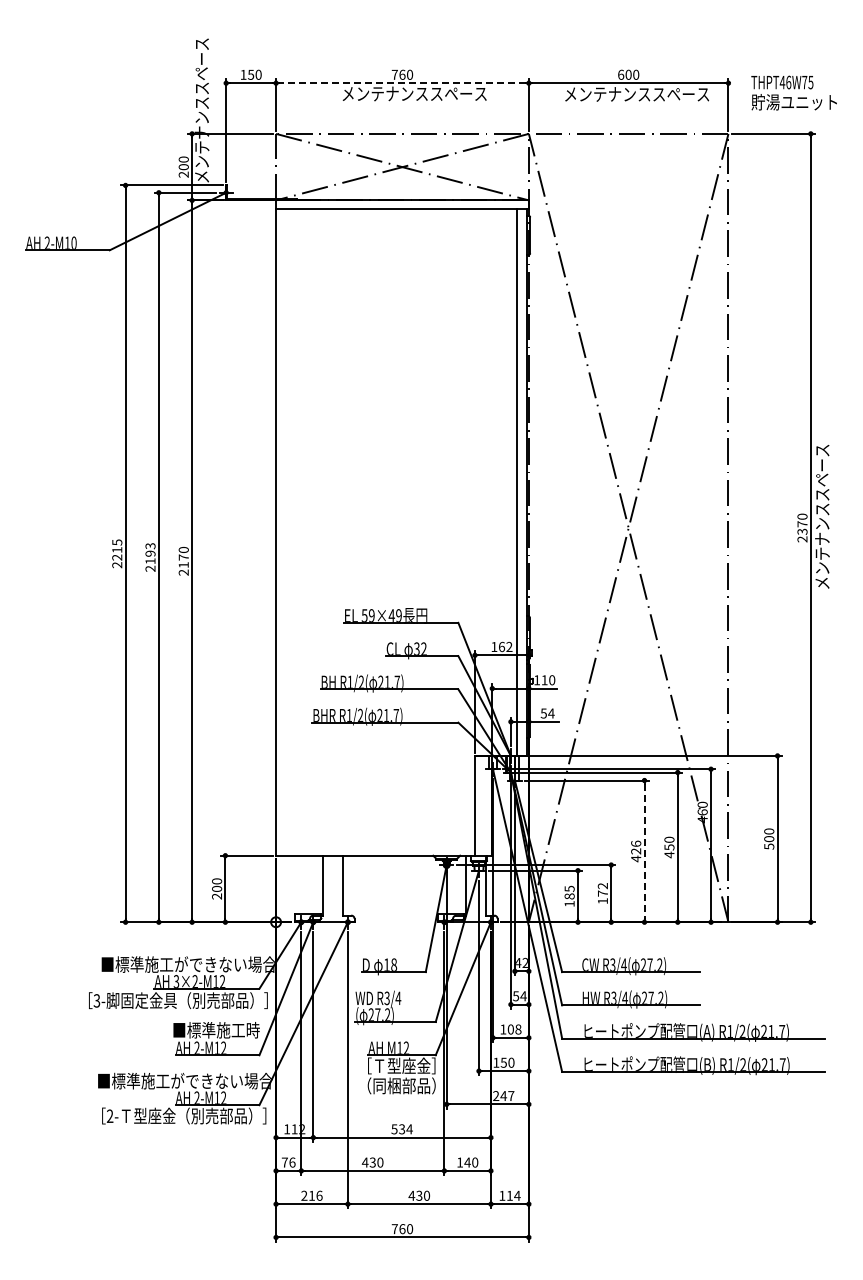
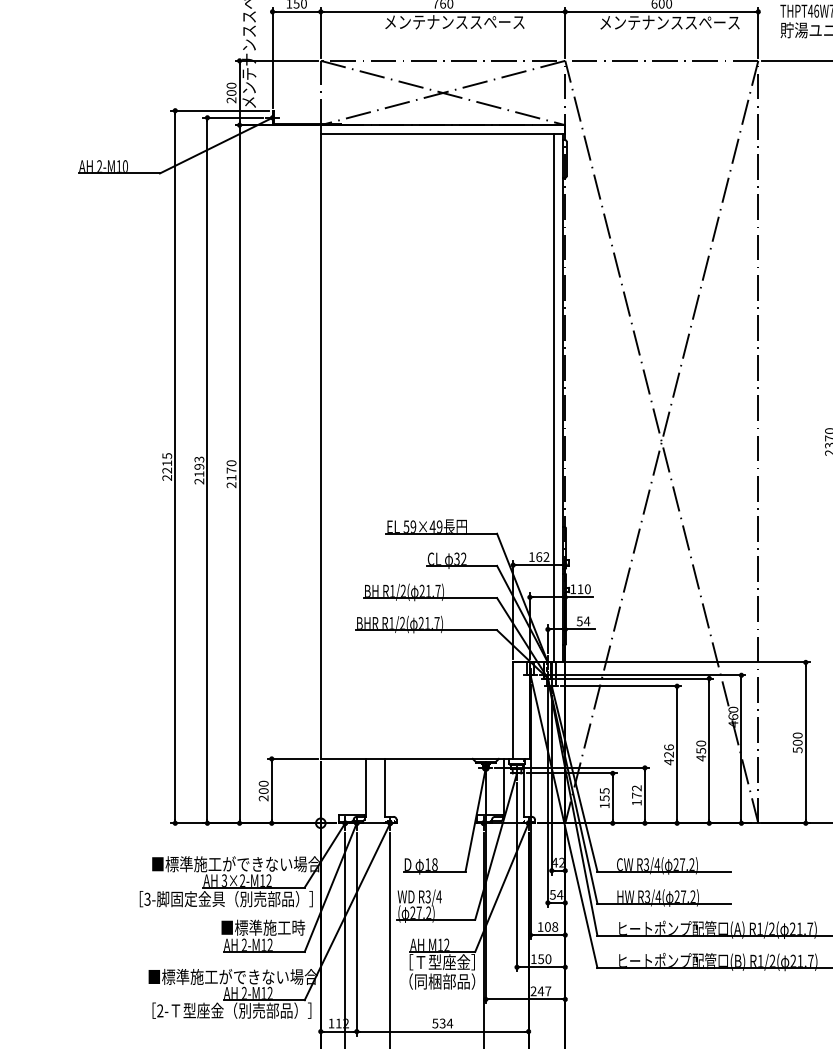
line: (401, 83) -> (442, 12), dashed -> solid
line: (644, 851) -> (677, 754), dashed -> solid
text: (569, 896) -> (604, 798), 185 -> 155

